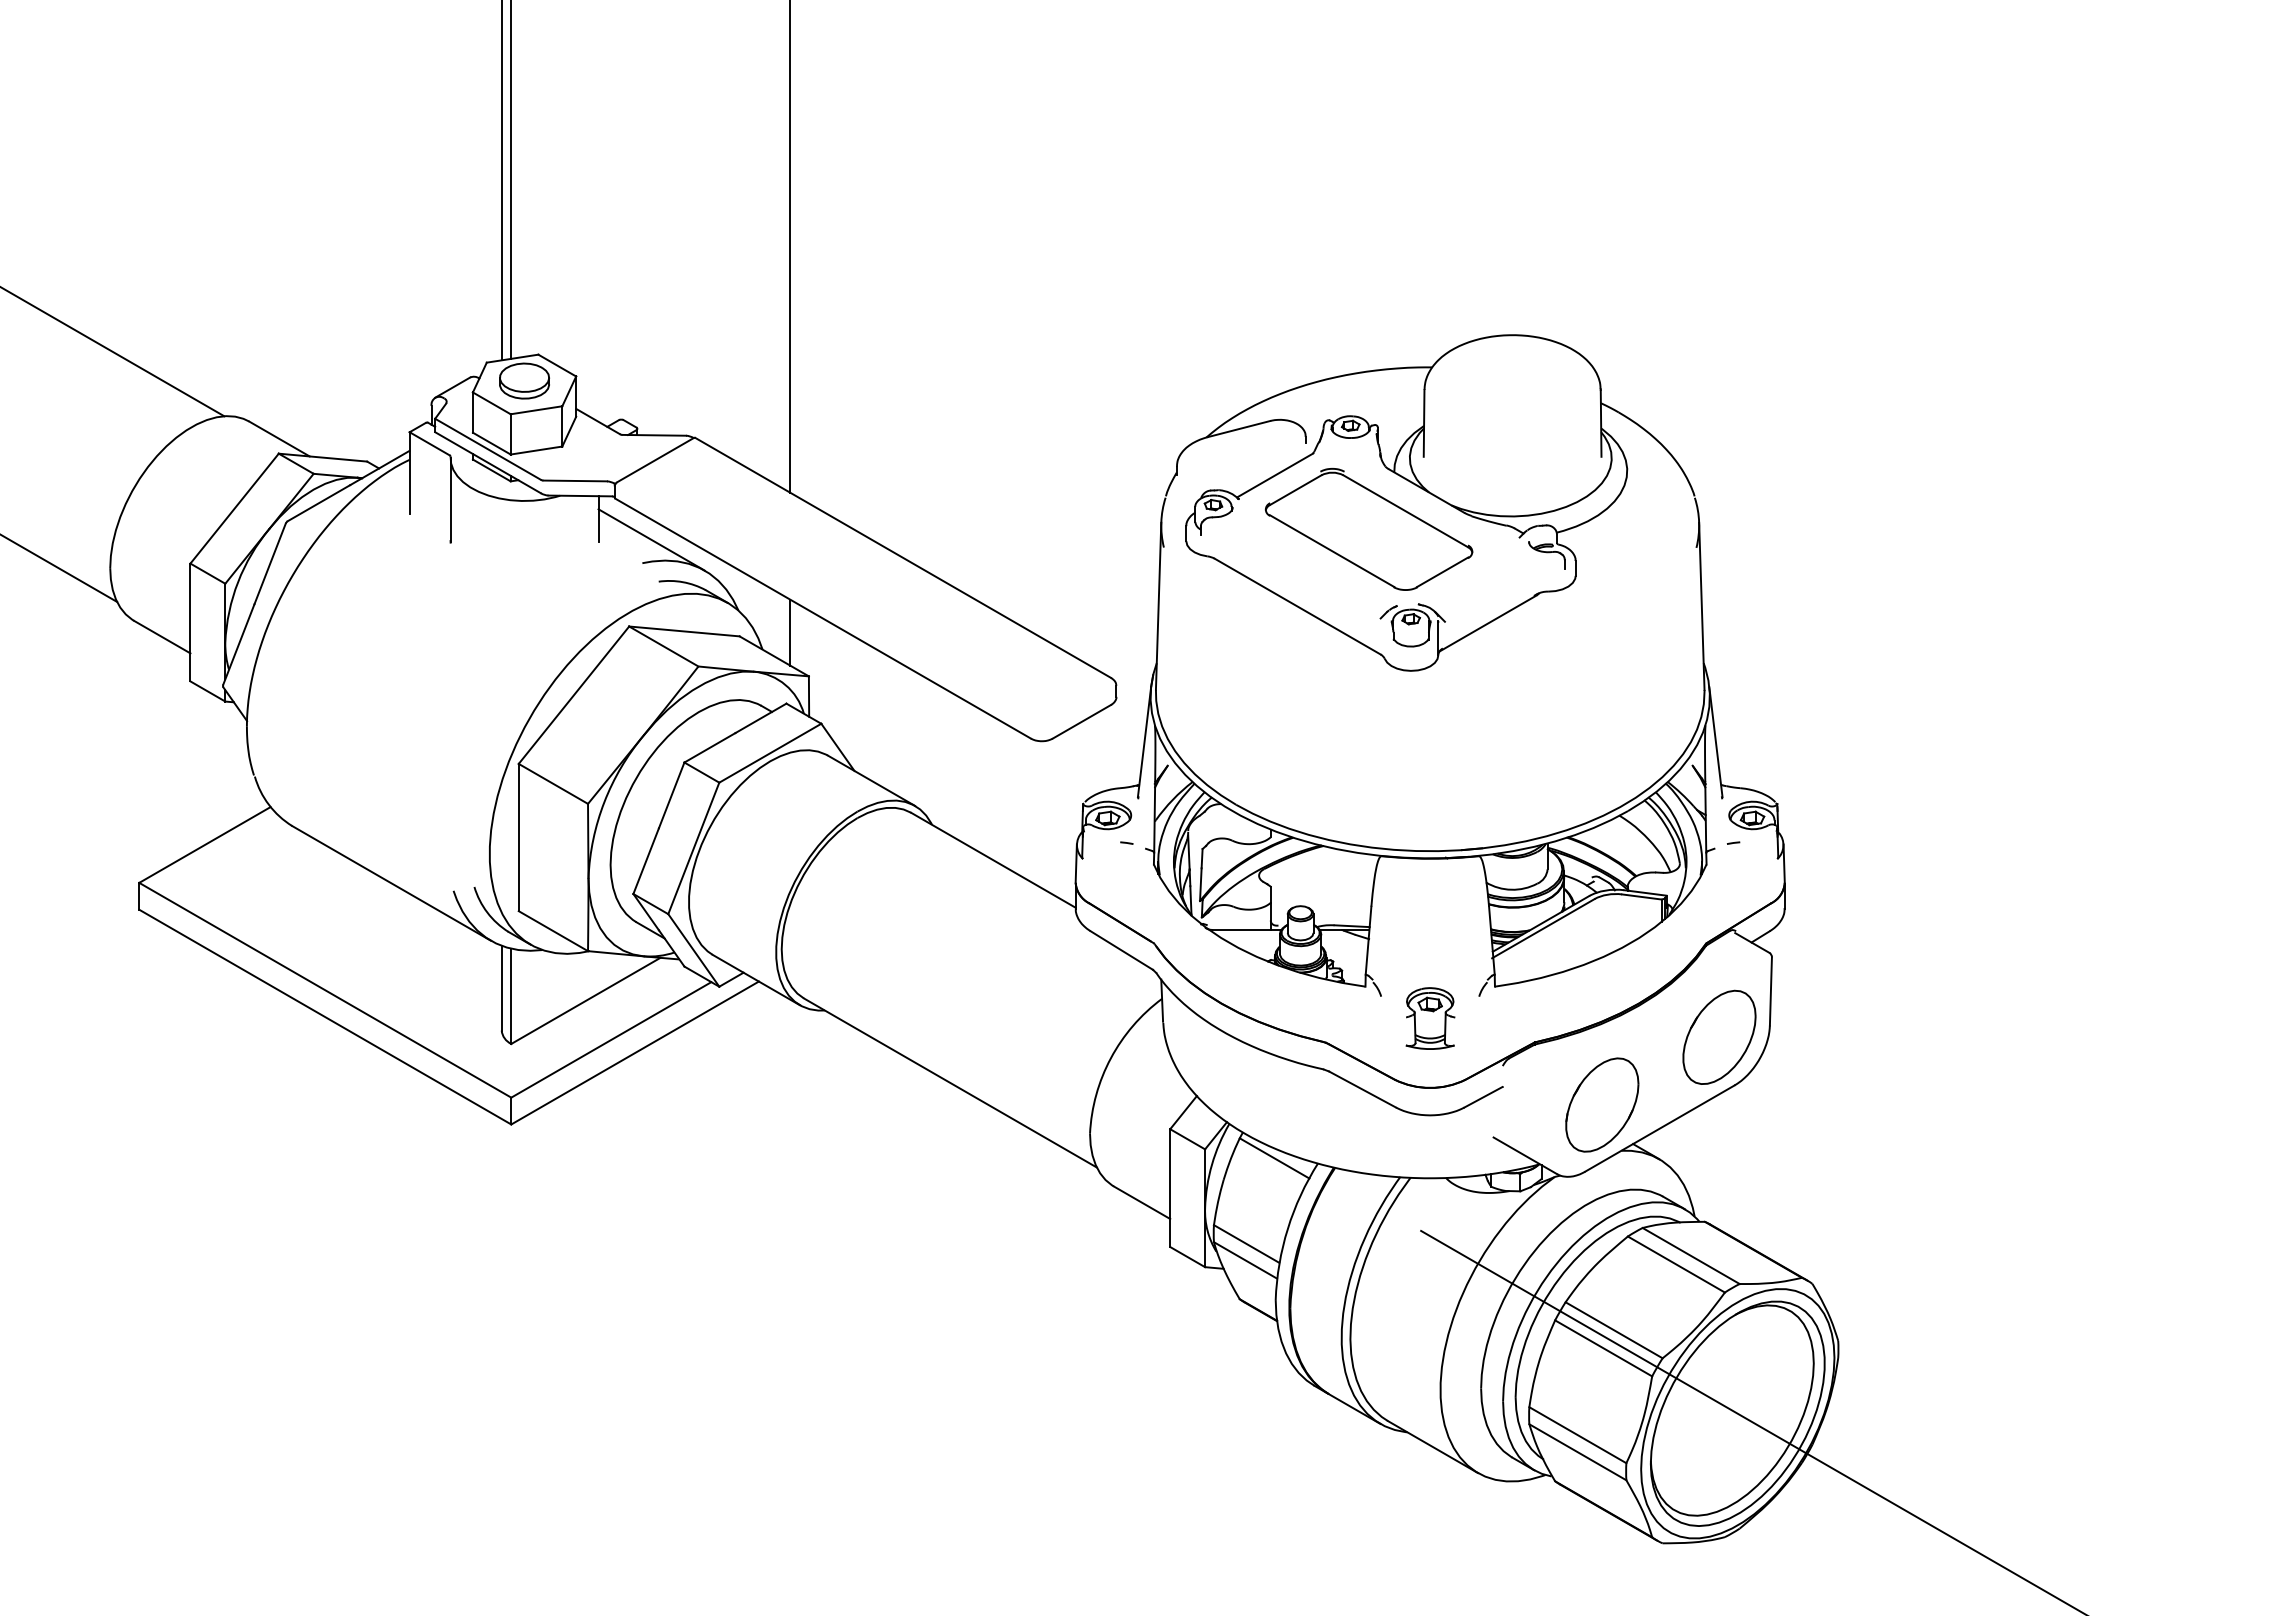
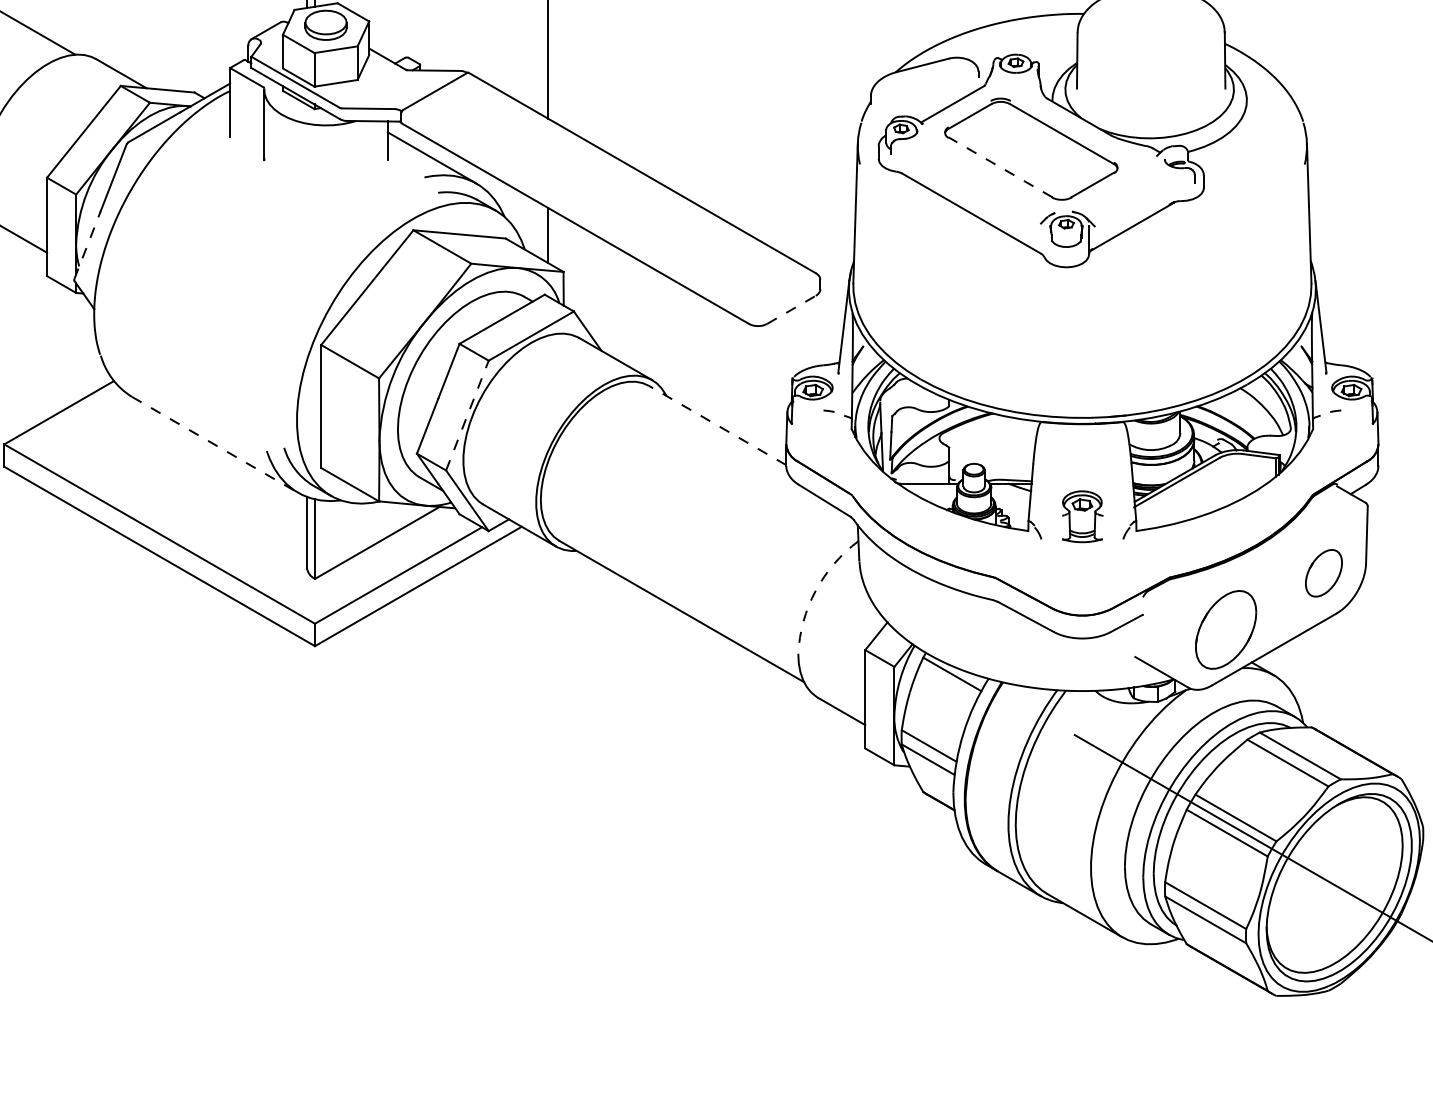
line: (1332, 551) -> (1000, 167), solid -> dashed
line: (239, 643) -> (88, 244), solid -> dashed
line: (1081, 721) -> (791, 309), solid -> dashed
line: (693, 848) -> (467, 415), solid -> dashed
line: (992, 860) -> (716, 425), solid -> dashed
line: (391, 883) -> (214, 444), solid -> dashed
part: (1430, 1018) -> (1082, 516), moved
part: (1719, 1036) -> (1323, 572), size x0.6
arc: (1110, 1058) -> (815, 591), solid -> dashed

